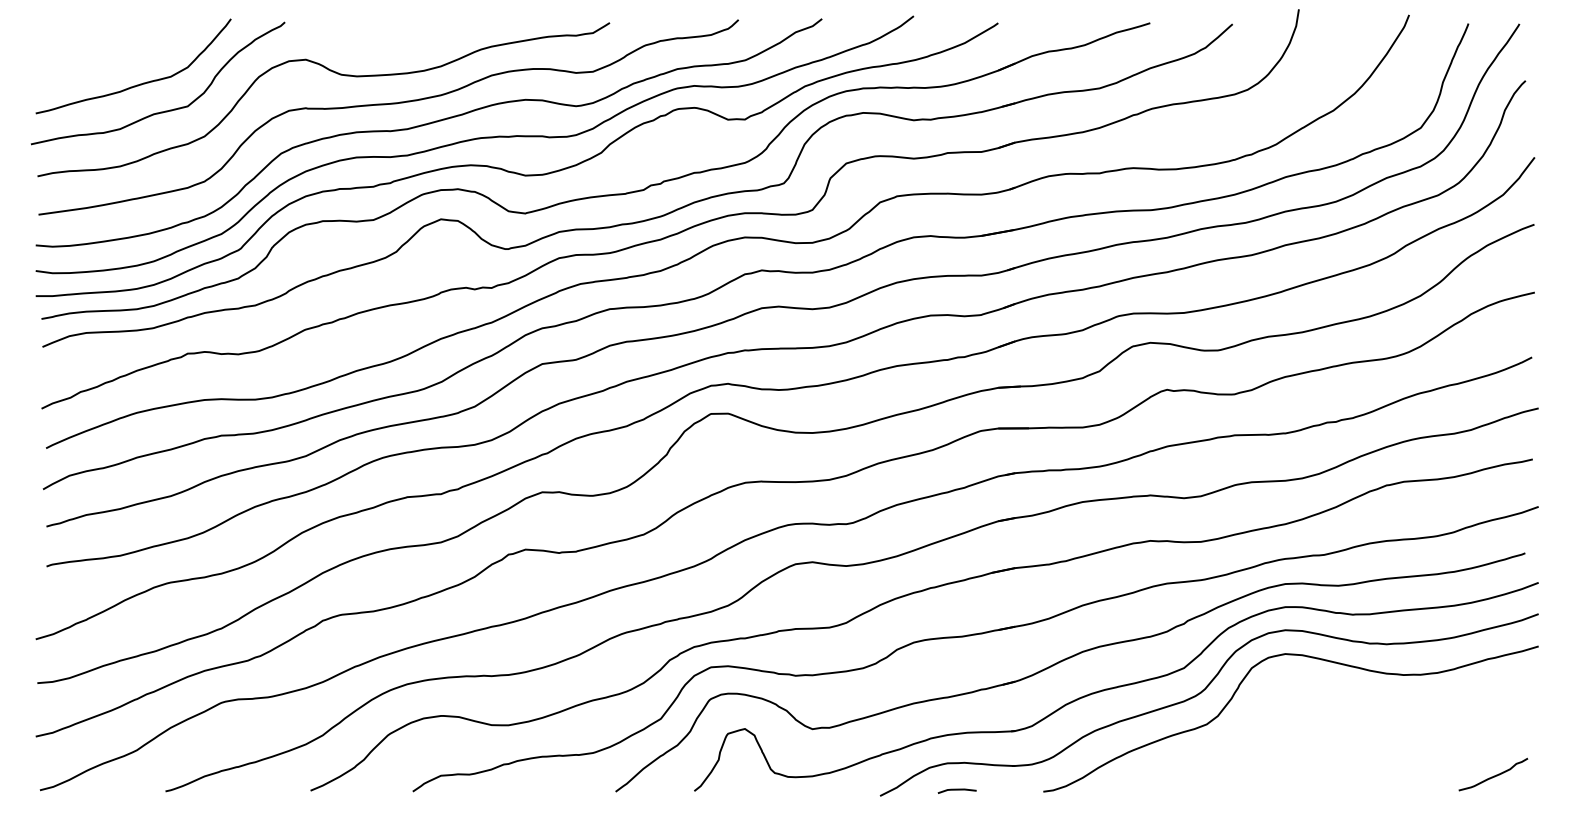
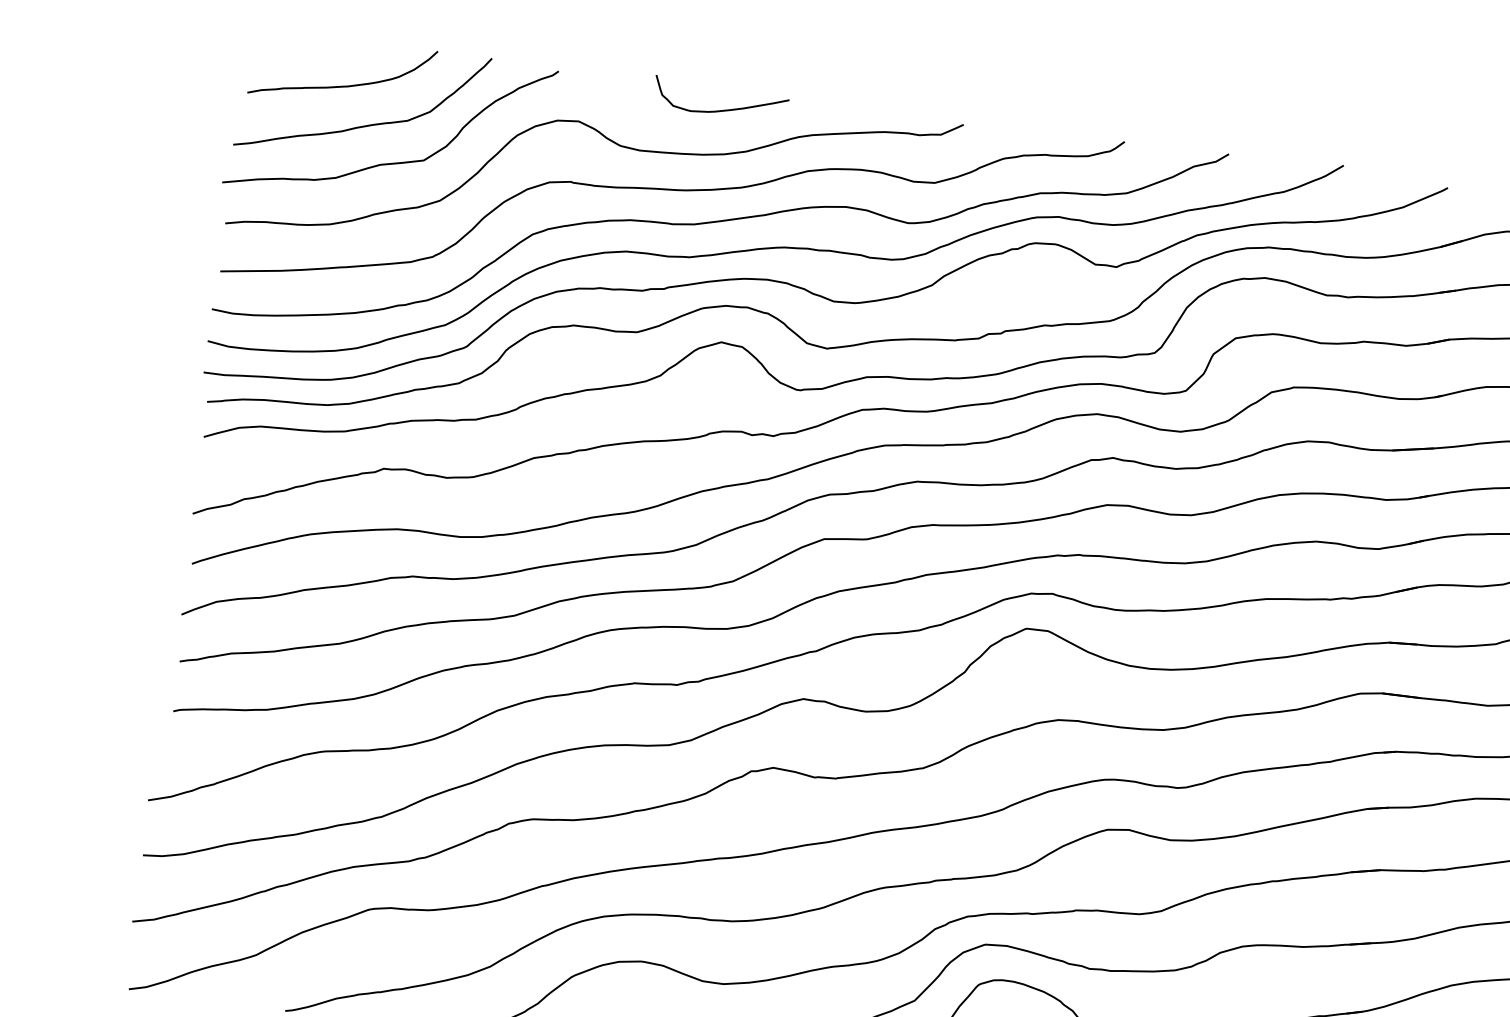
curve: (417, 35) -> (721, 109), added
curve: (114, 55) -> (340, 85), added

